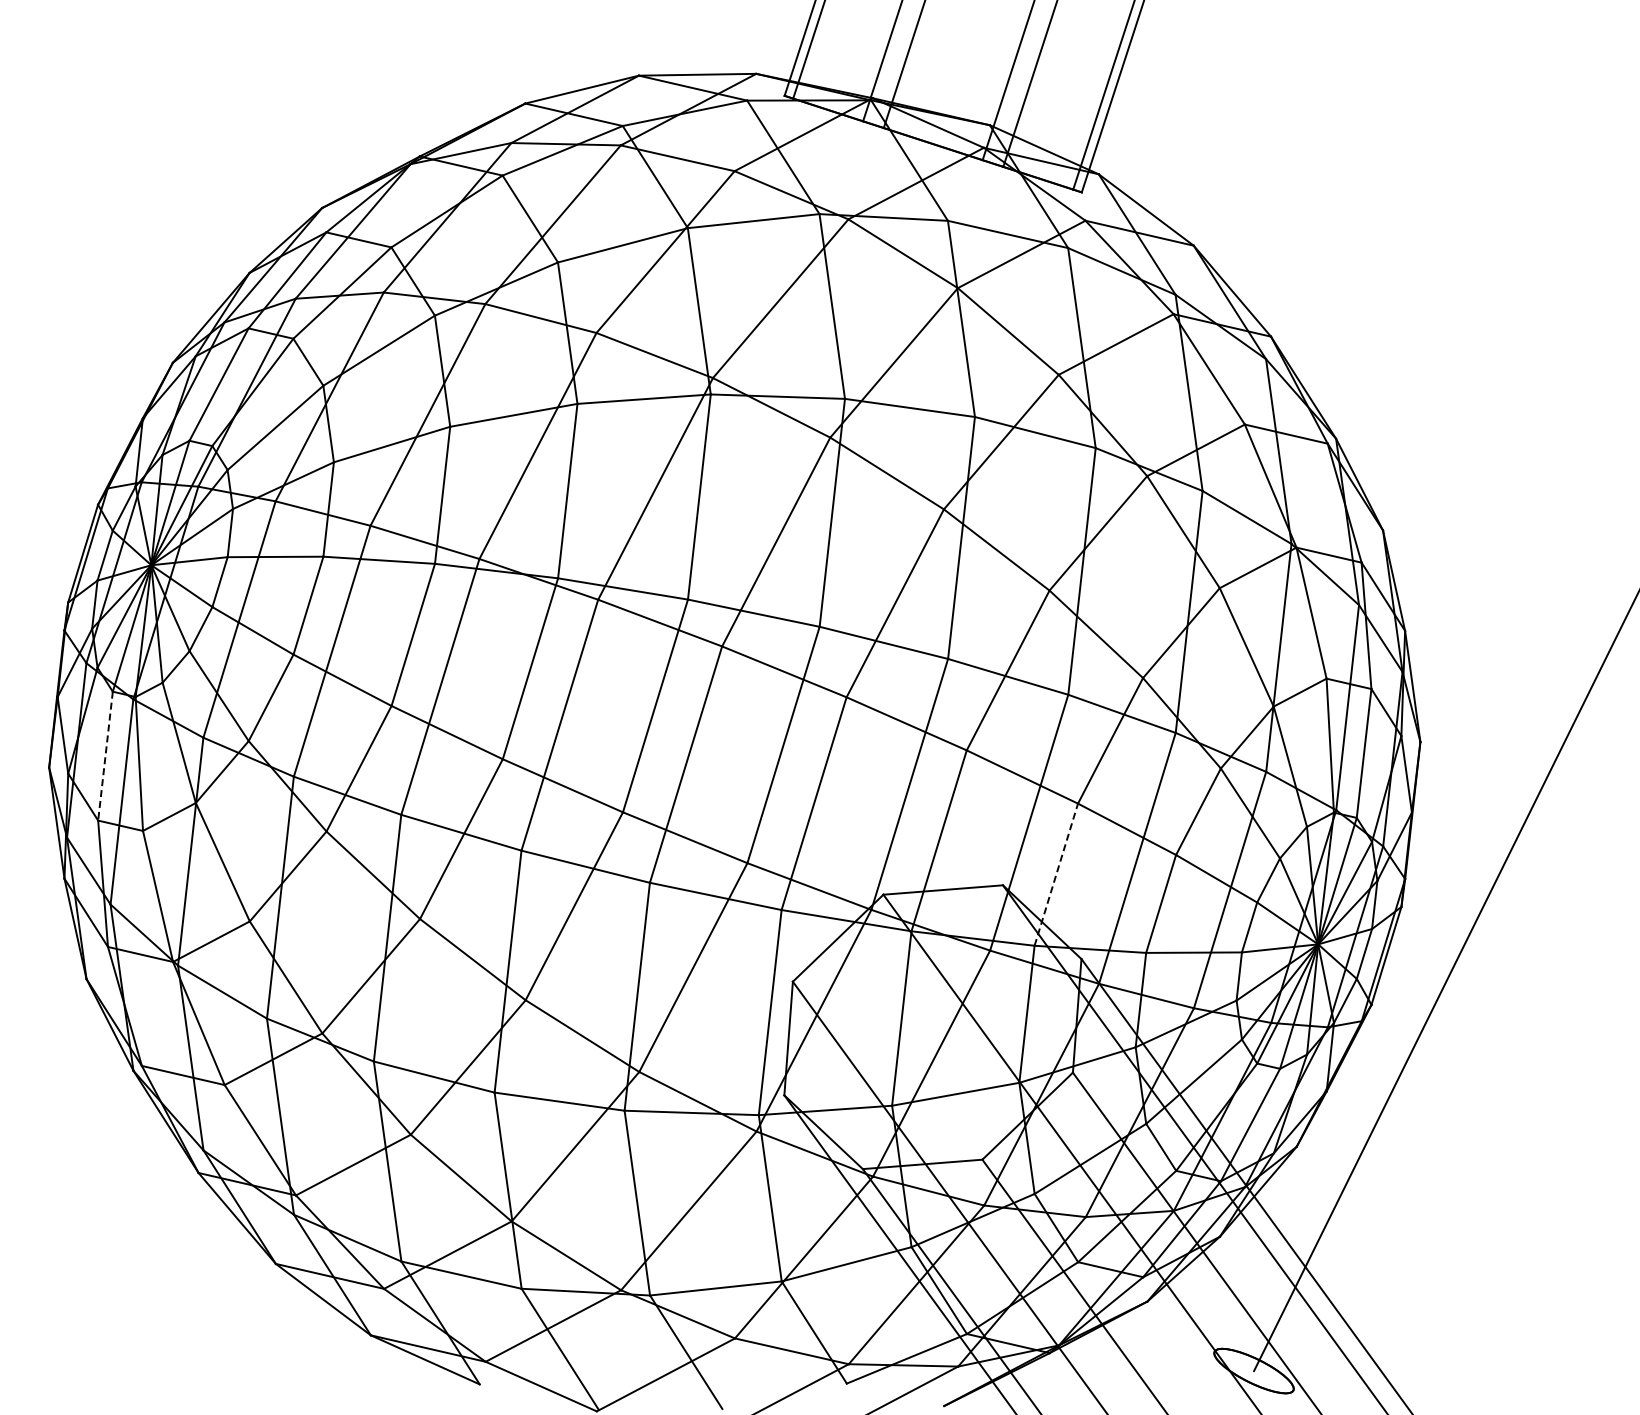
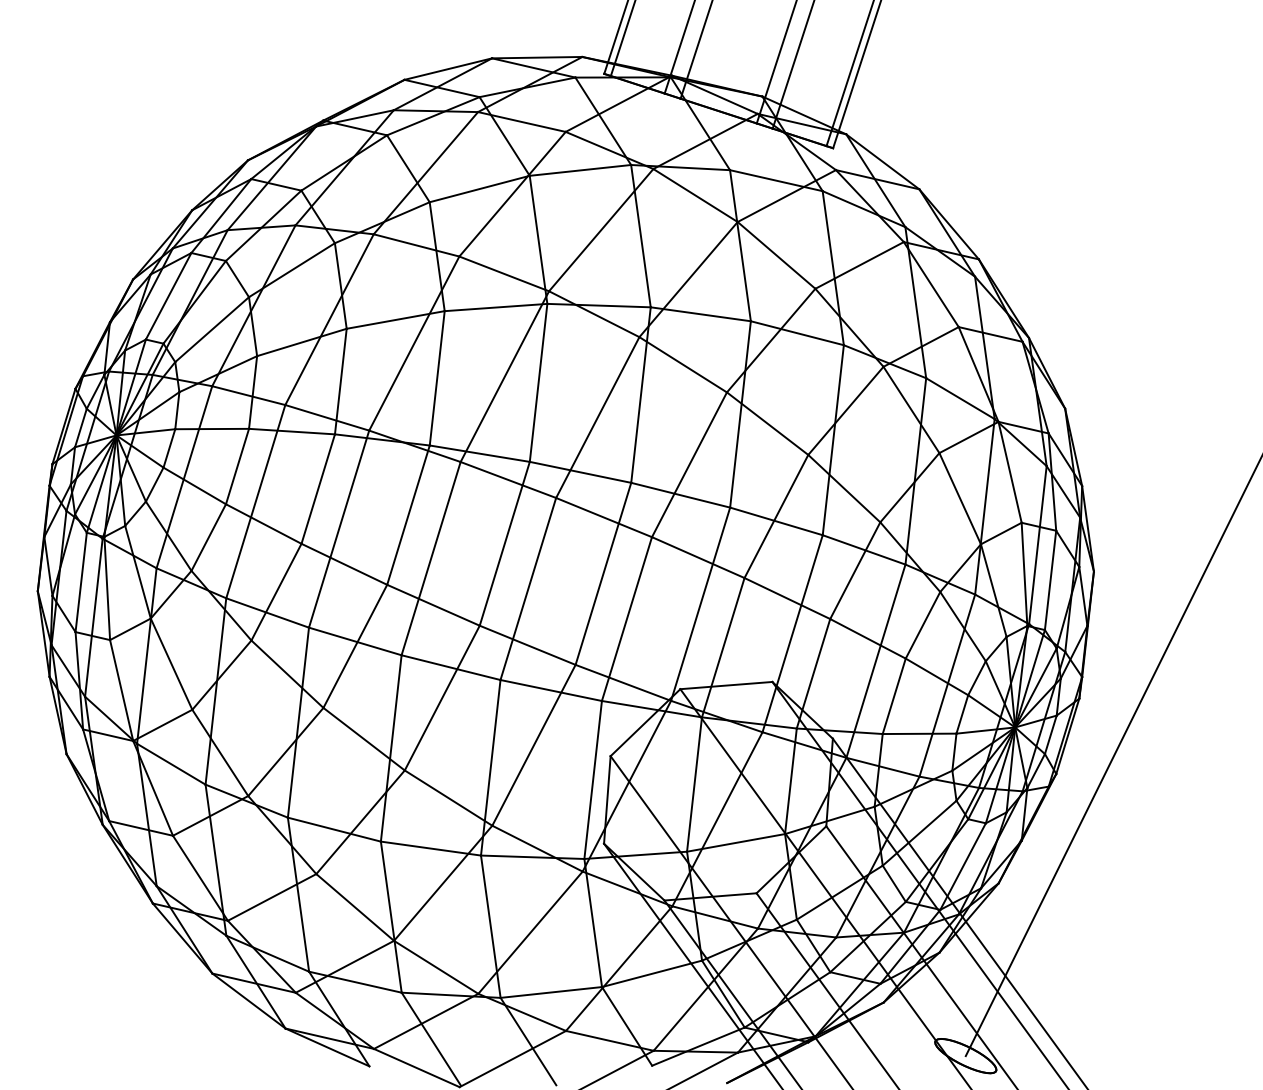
line: (105, 756) -> (81, 582), dashed -> solid
line: (1056, 874) -> (813, 673), dashed -> solid

